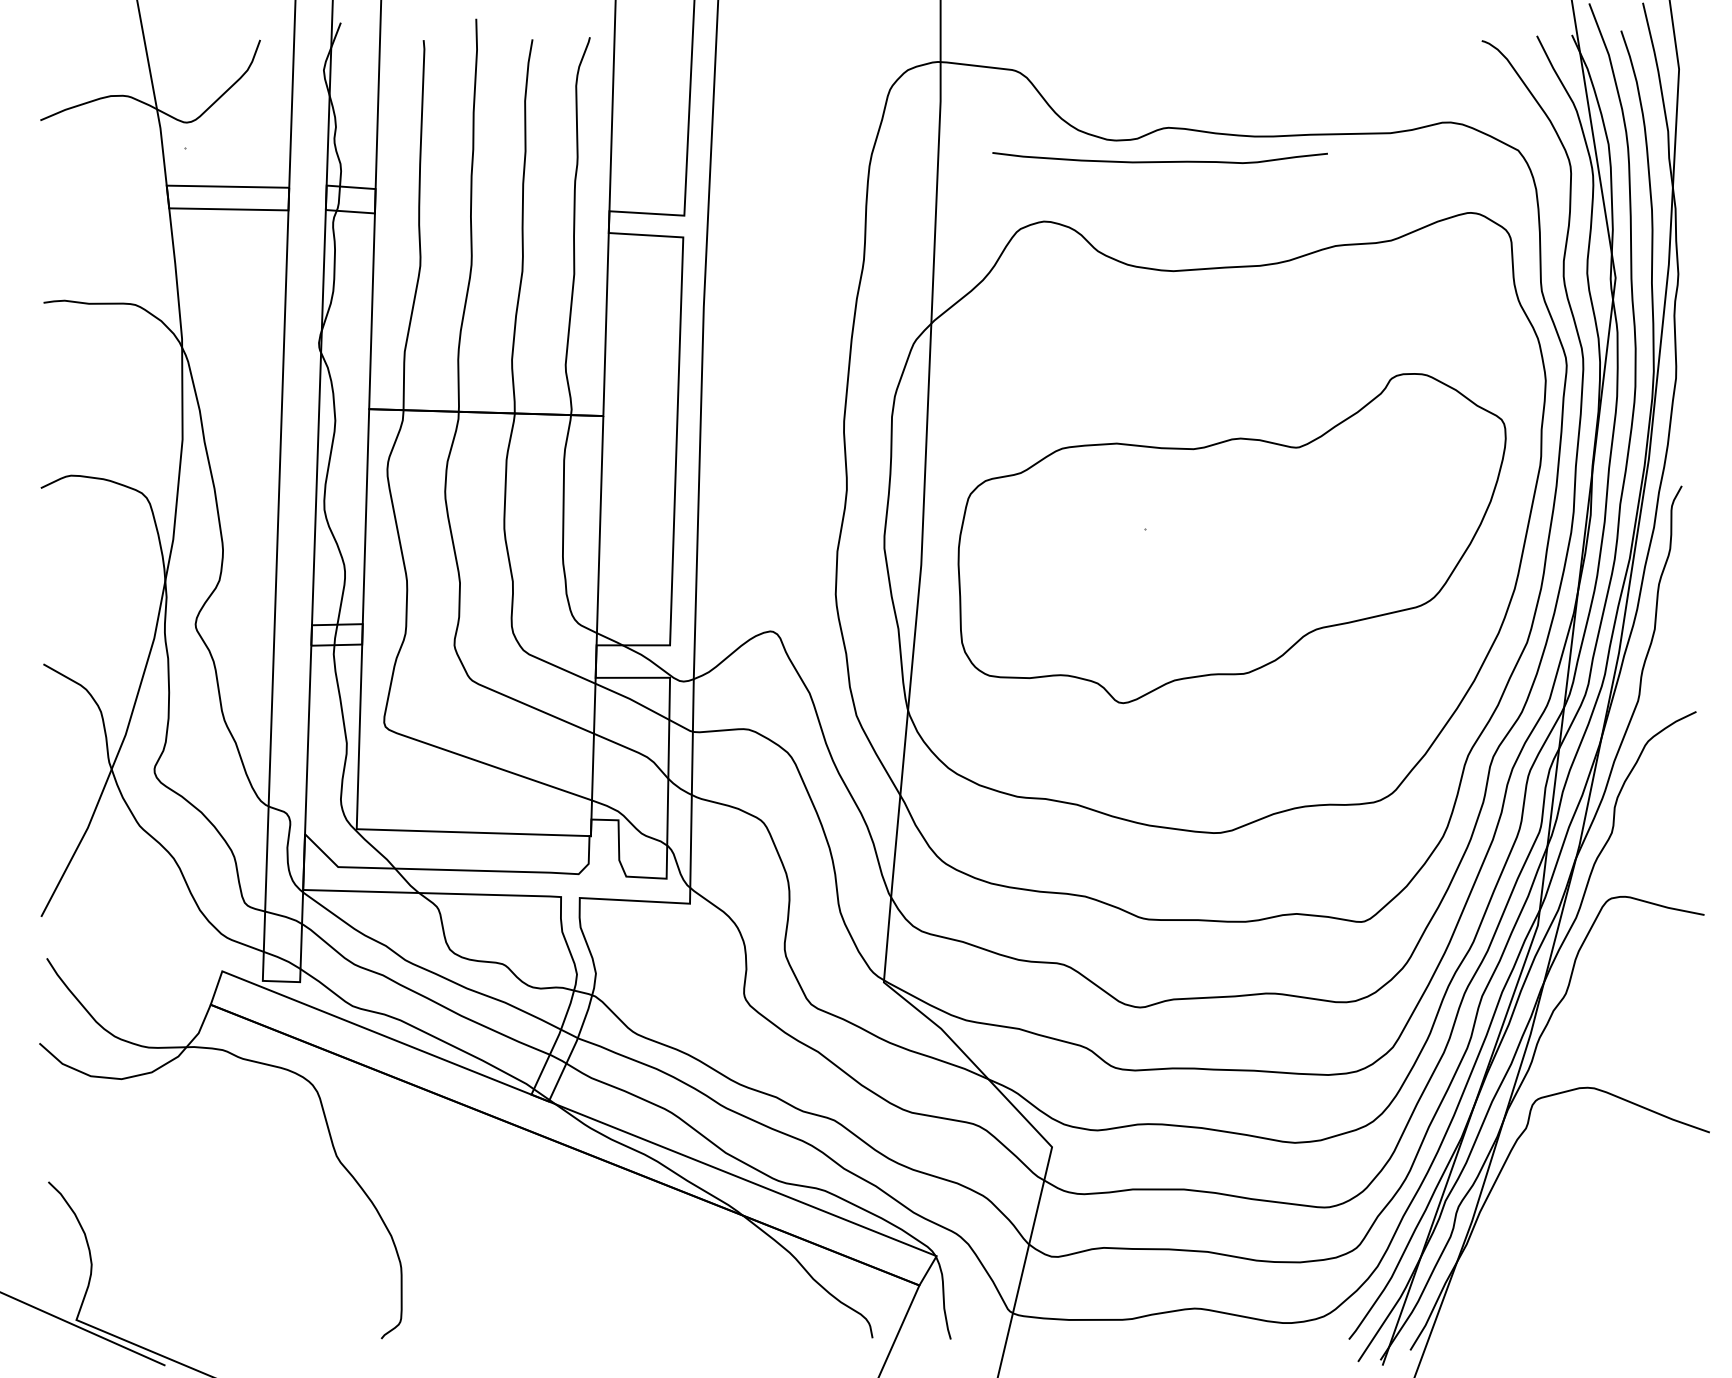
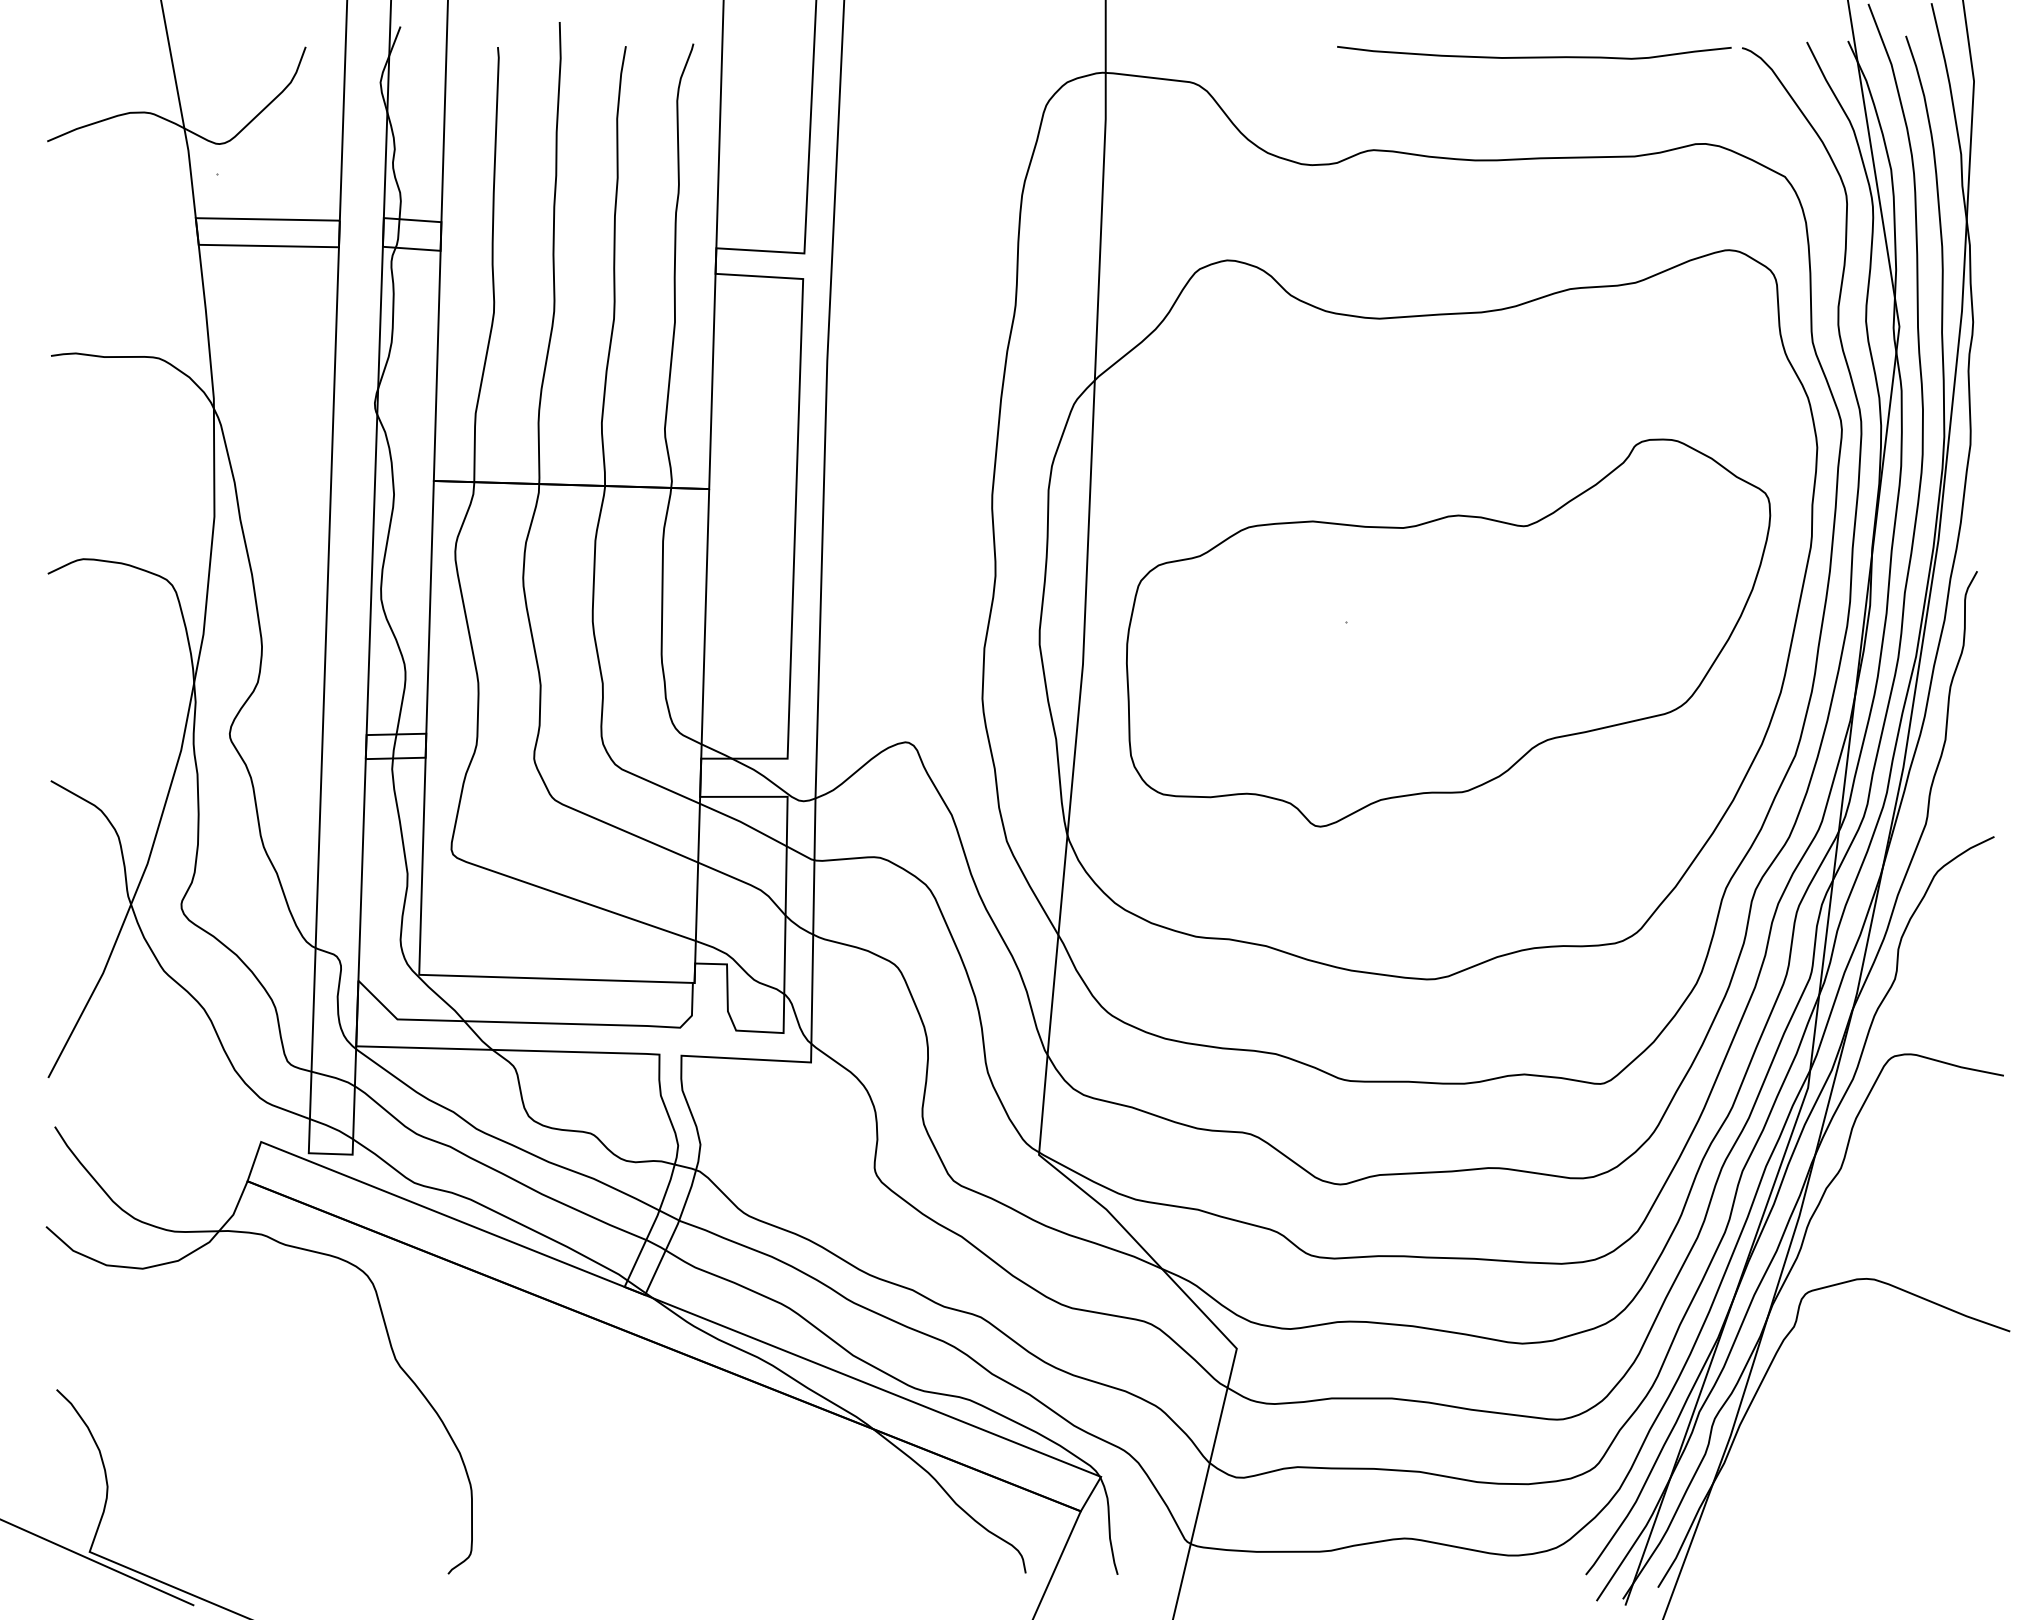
curve: (1159, 161) -> (1533, 56), moved

